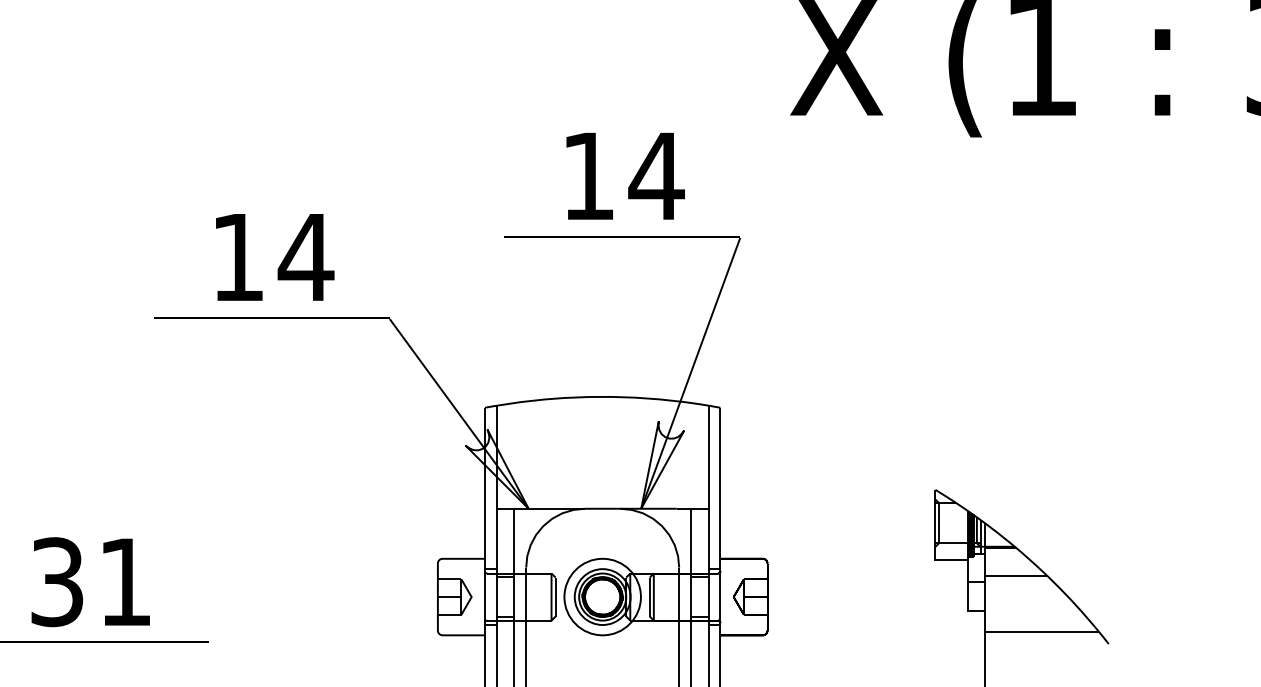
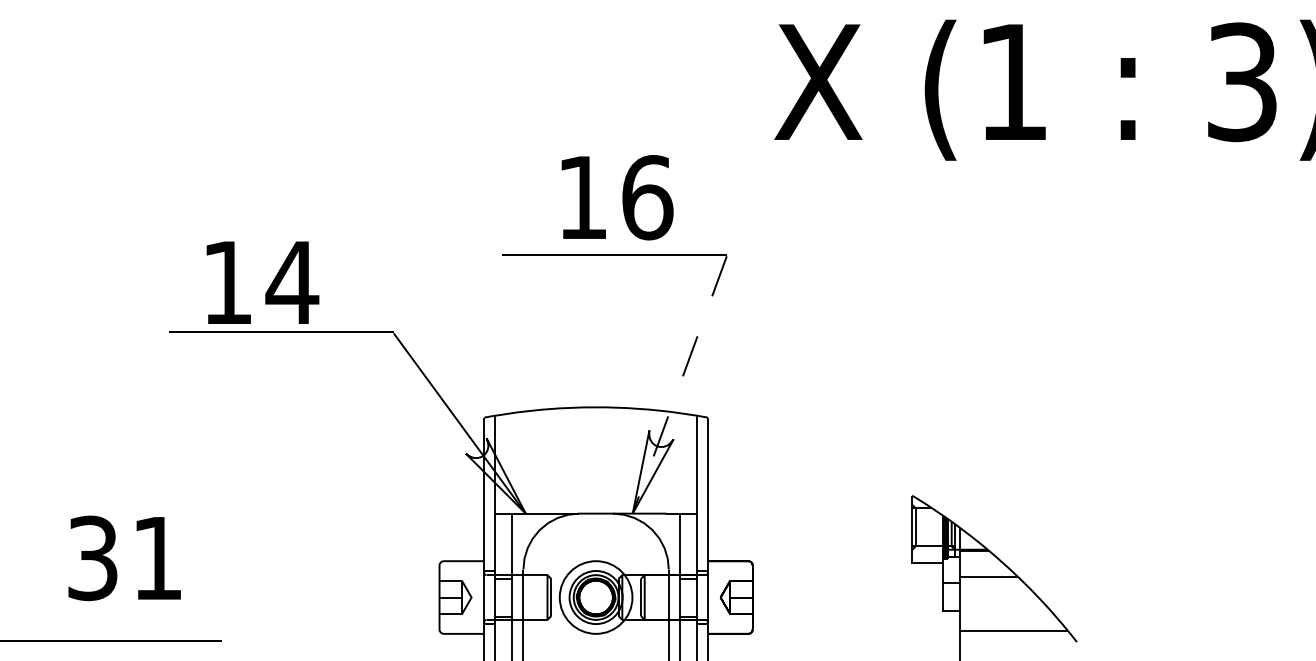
text: (656, 176) -> (647, 197), 14 -> 16
text: (274, 257) -> (262, 282), moved
line: (690, 373) -> (679, 385), solid -> dashed
text: (90, 582) -> (124, 558), moved

